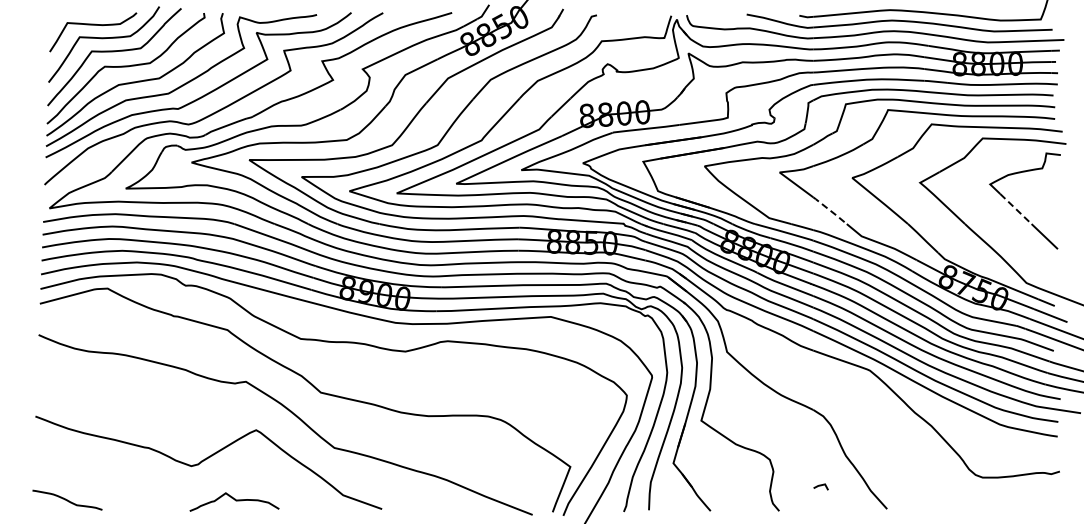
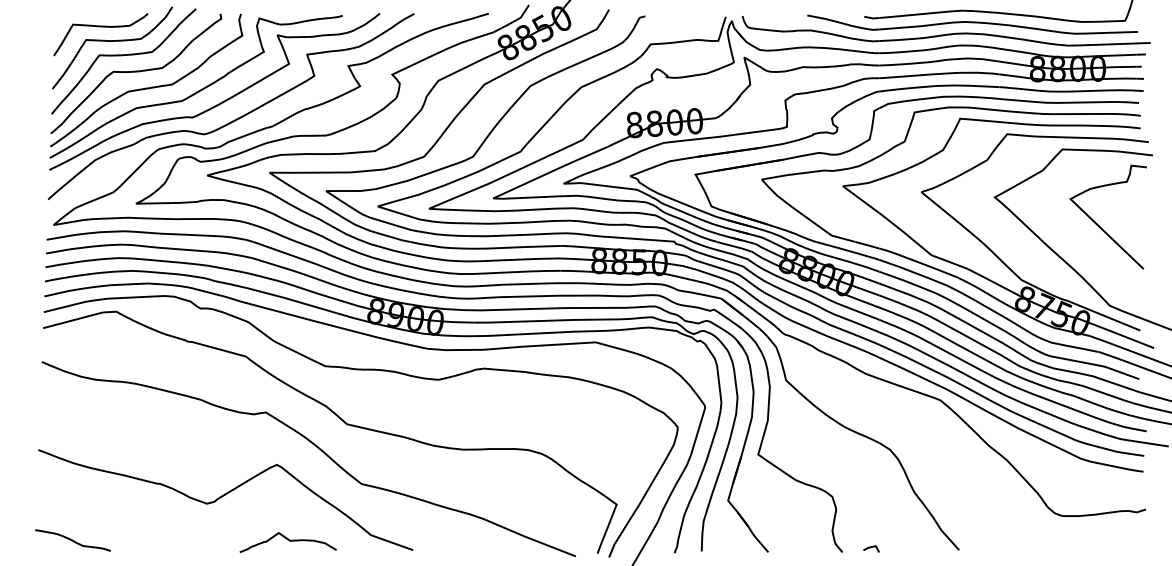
line: (1015, 209) -> (1097, 226), dashed -> solid
line: (829, 210) -> (896, 227), dashed -> solid
line: (820, 486) -> (870, 548), moved
curve: (234, 500) -> (288, 540), moved

